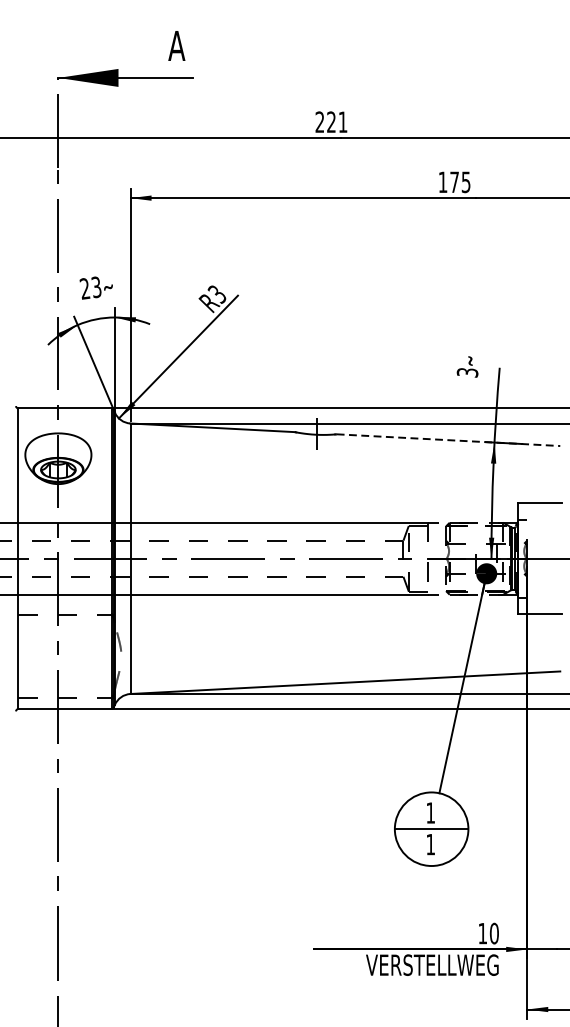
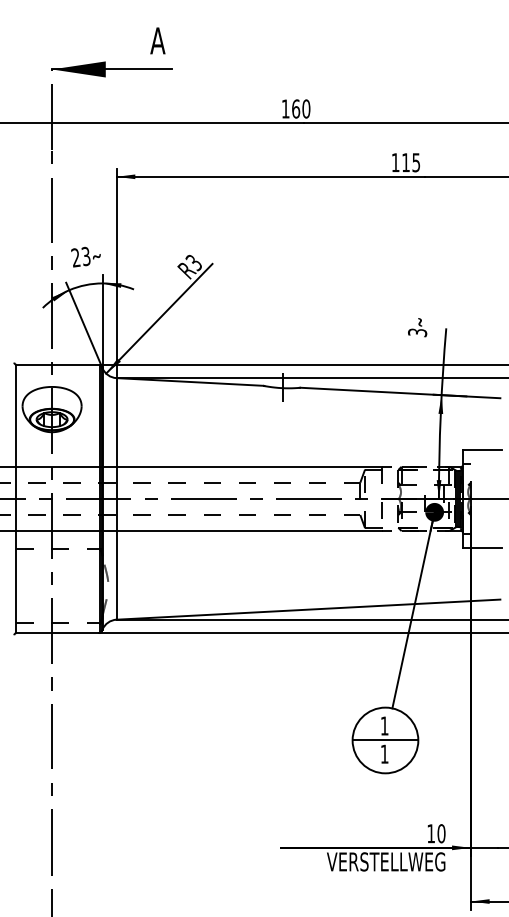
text: (330, 121) -> (295, 108), 221 -> 160
text: (454, 182) -> (405, 162), 175 -> 115
line: (448, 440) -> (400, 393), dashed -> solid

